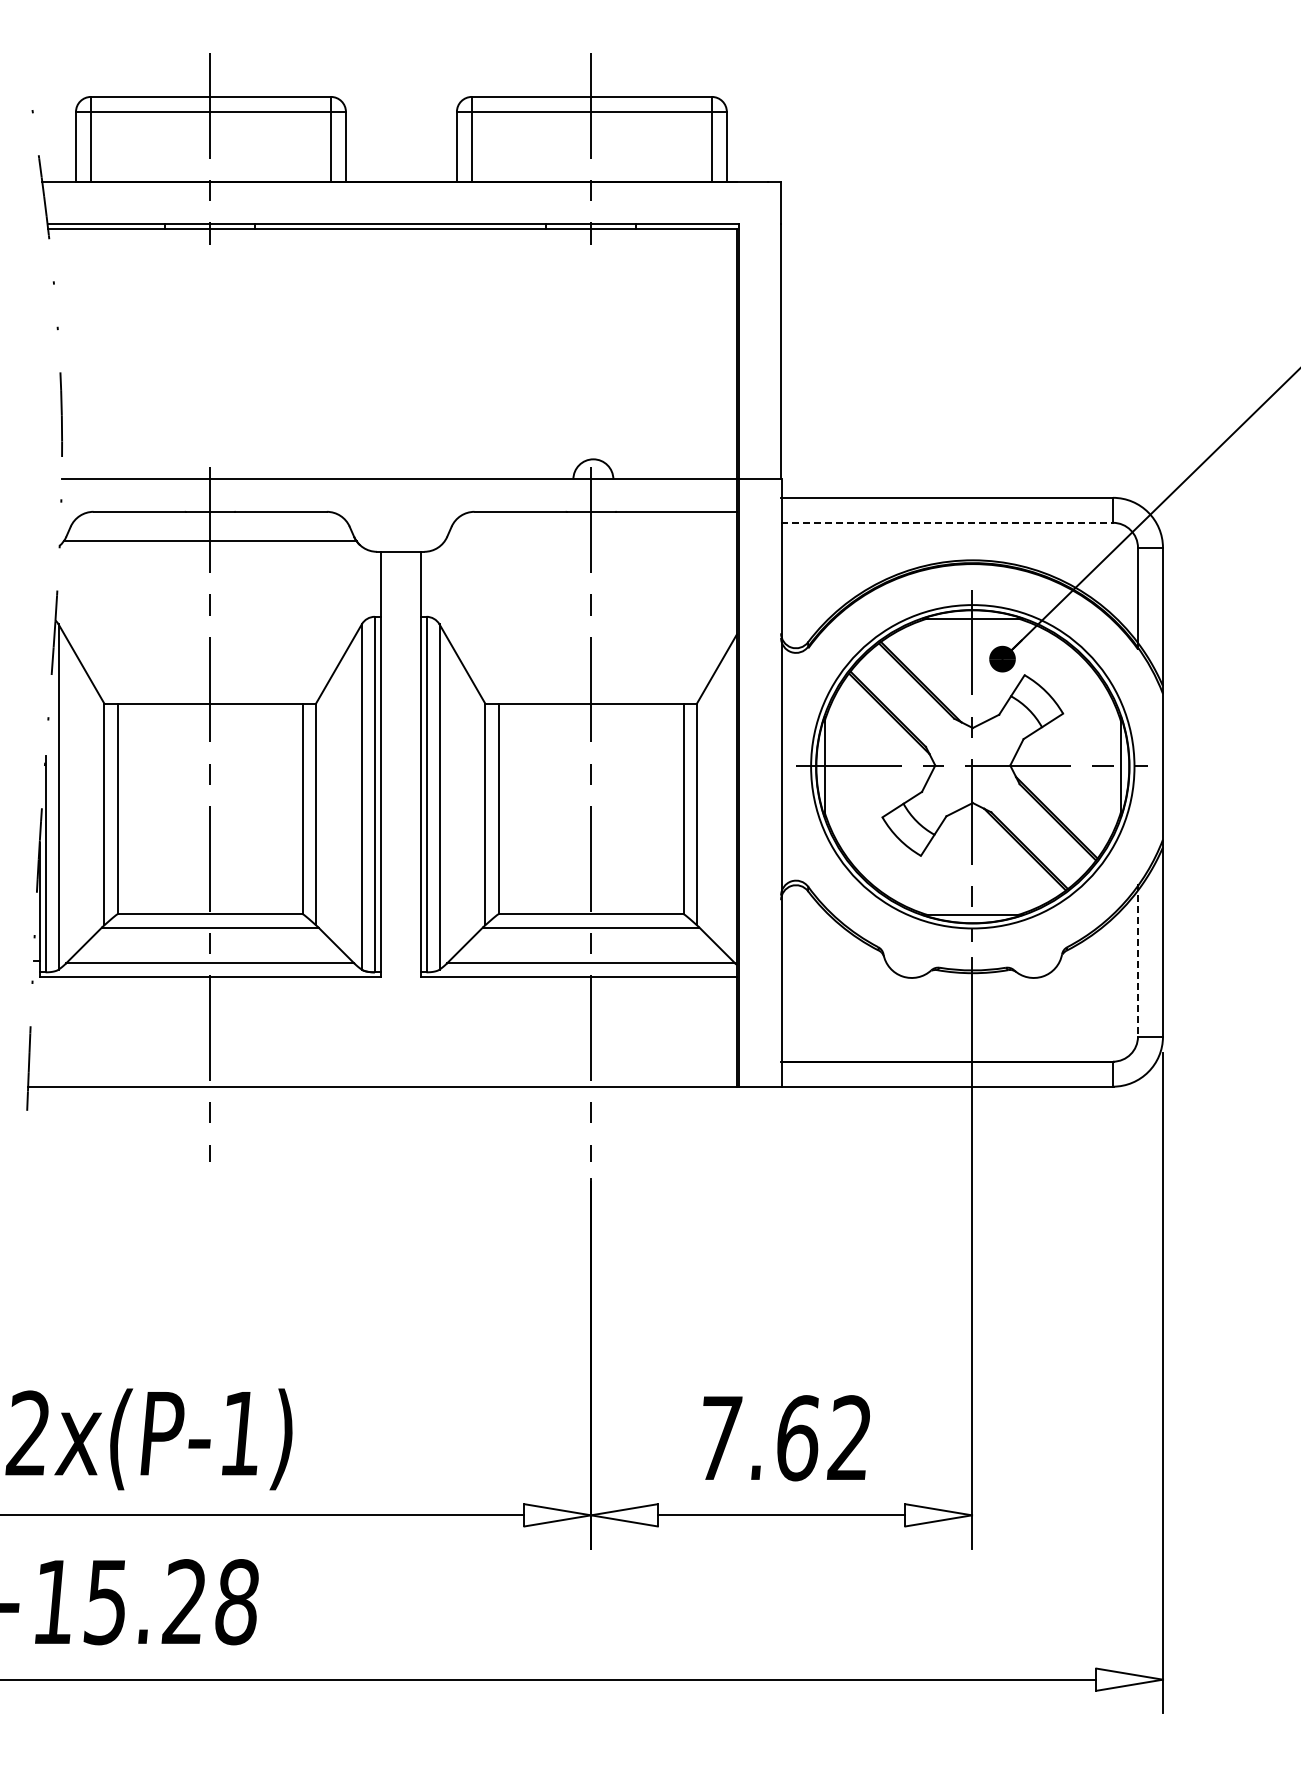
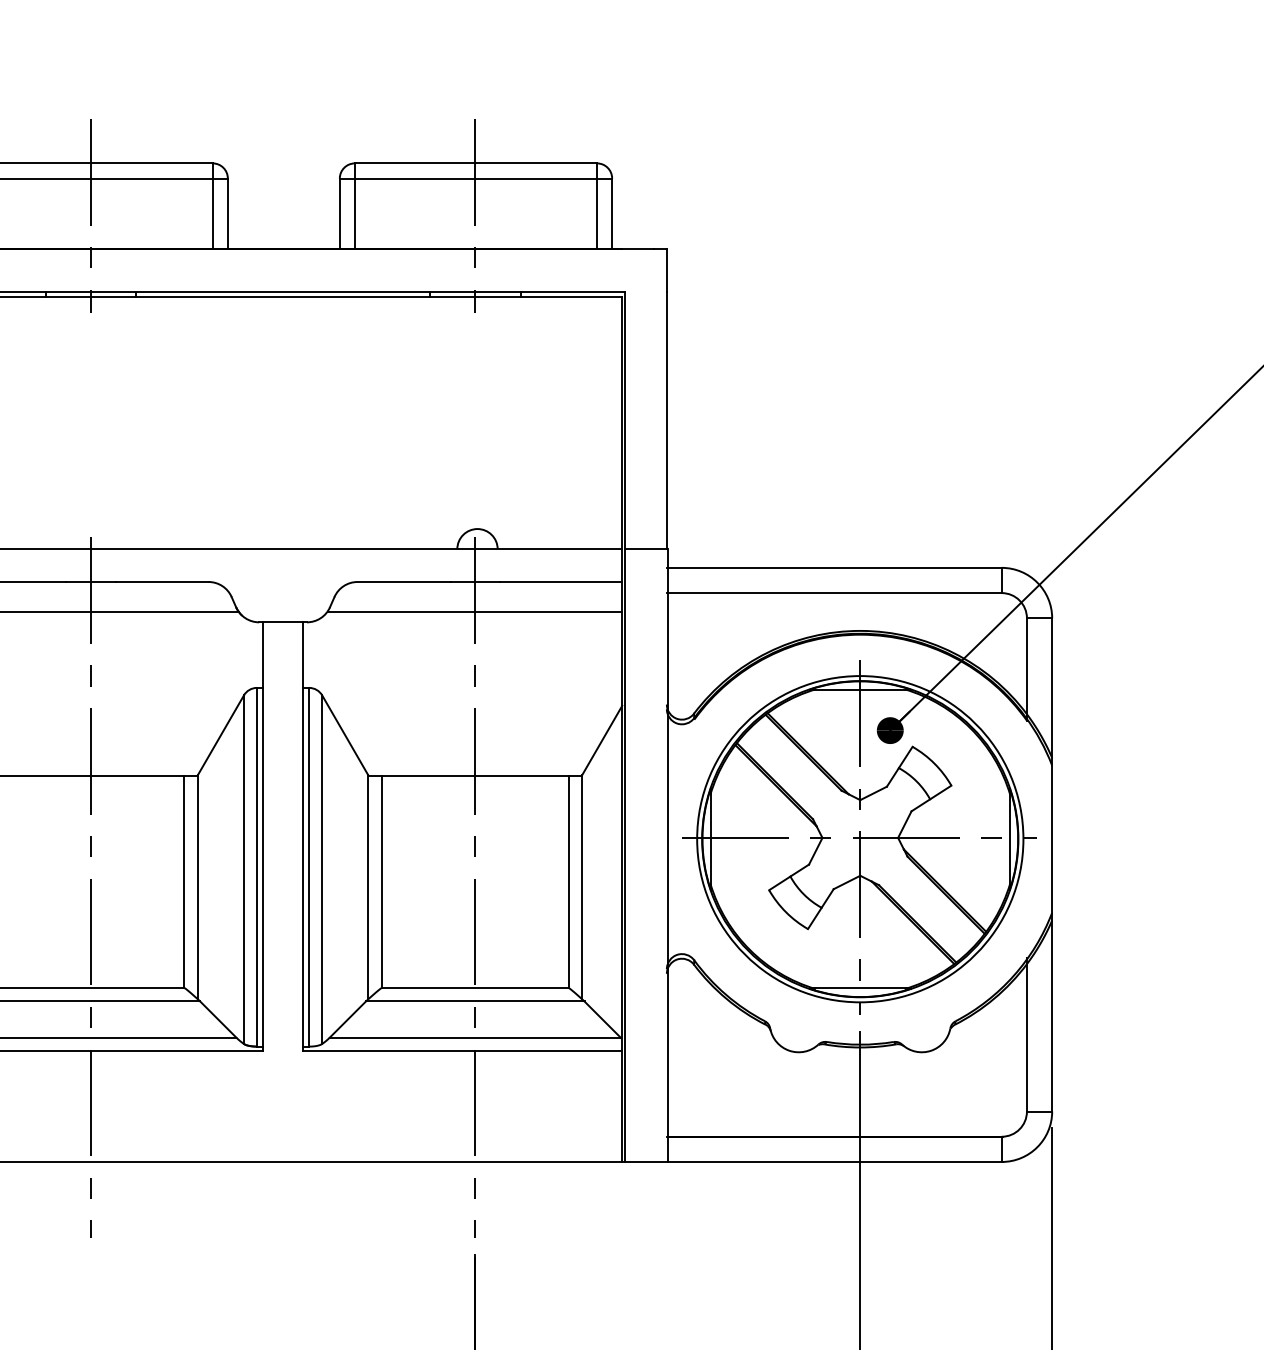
line: (947, 522) -> (834, 592), dashed -> solid
line: (590, 541) -> (474, 611), added
line: (1138, 960) -> (1027, 1034), dashed -> solid

